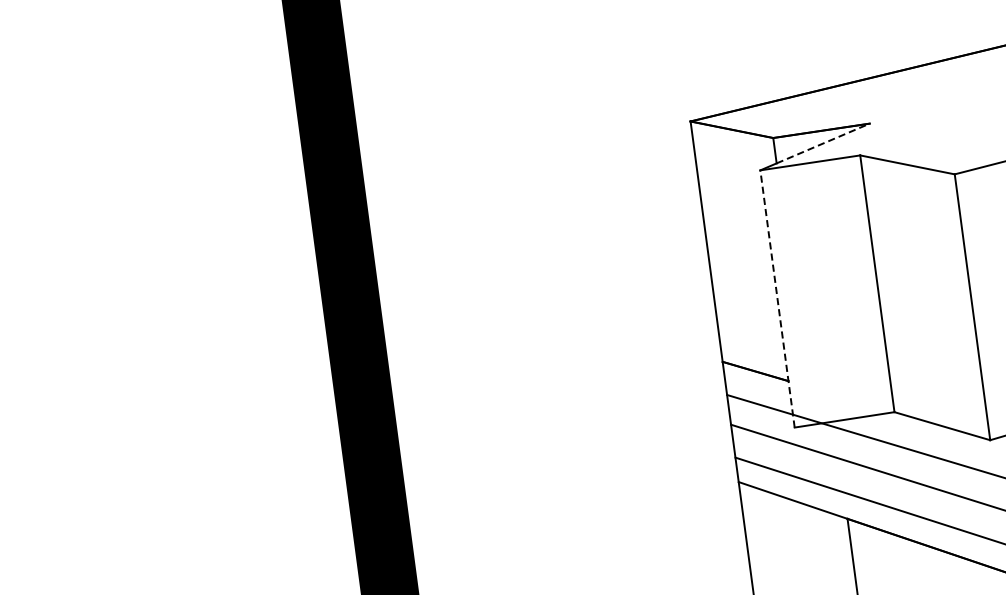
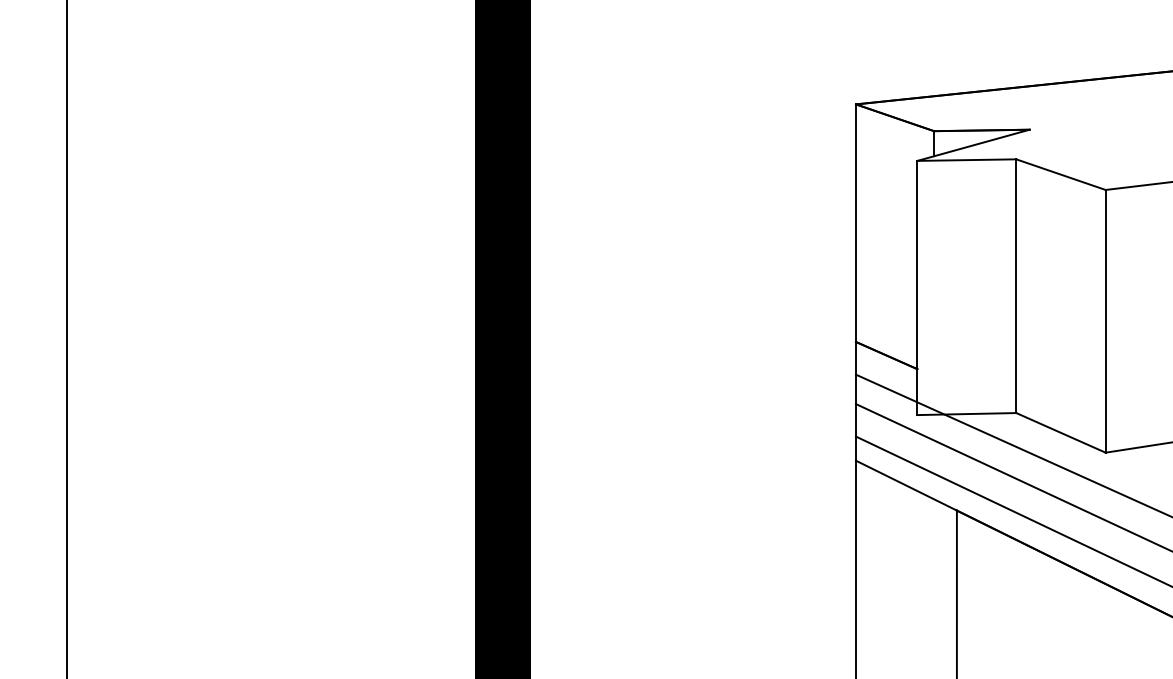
line: (822, 144) -> (981, 143), dashed -> solid
line: (777, 298) -> (917, 287), dashed -> solid

